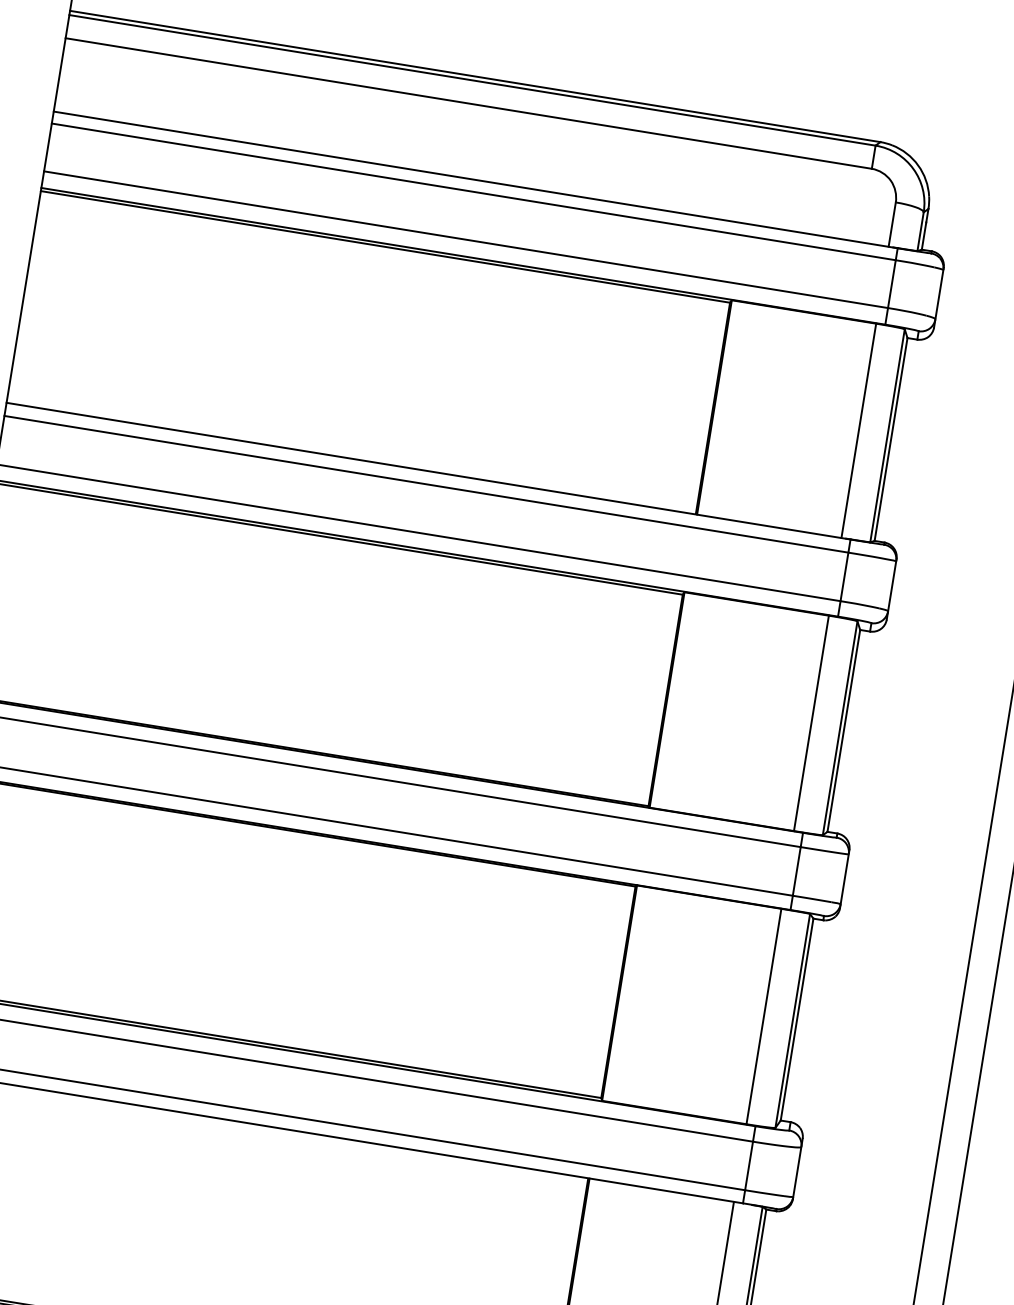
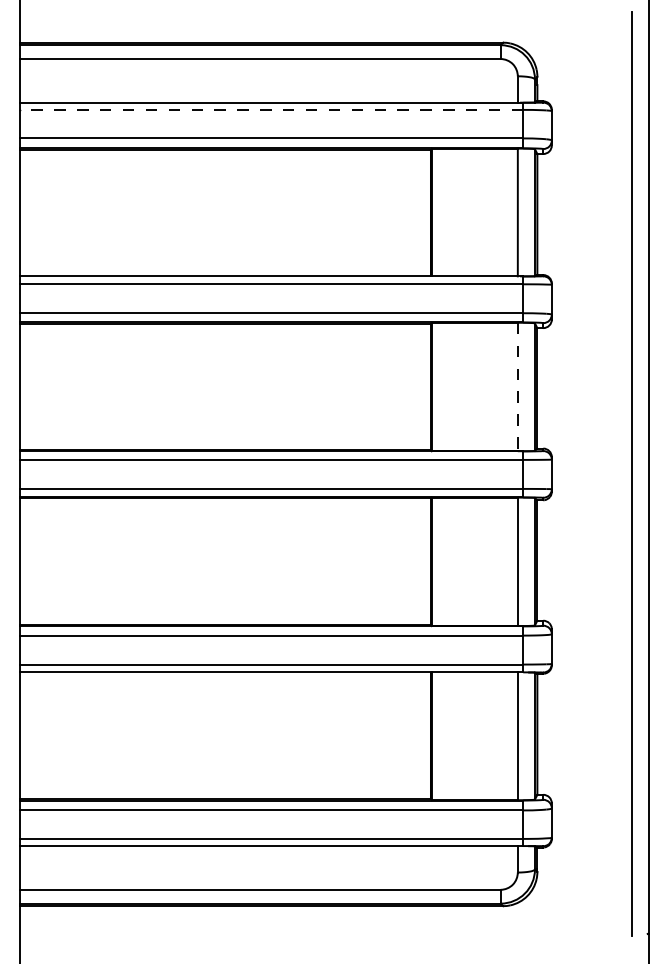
line: (473, 191) -> (271, 109), solid -> dashed
line: (810, 724) -> (517, 387), solid -> dashed

